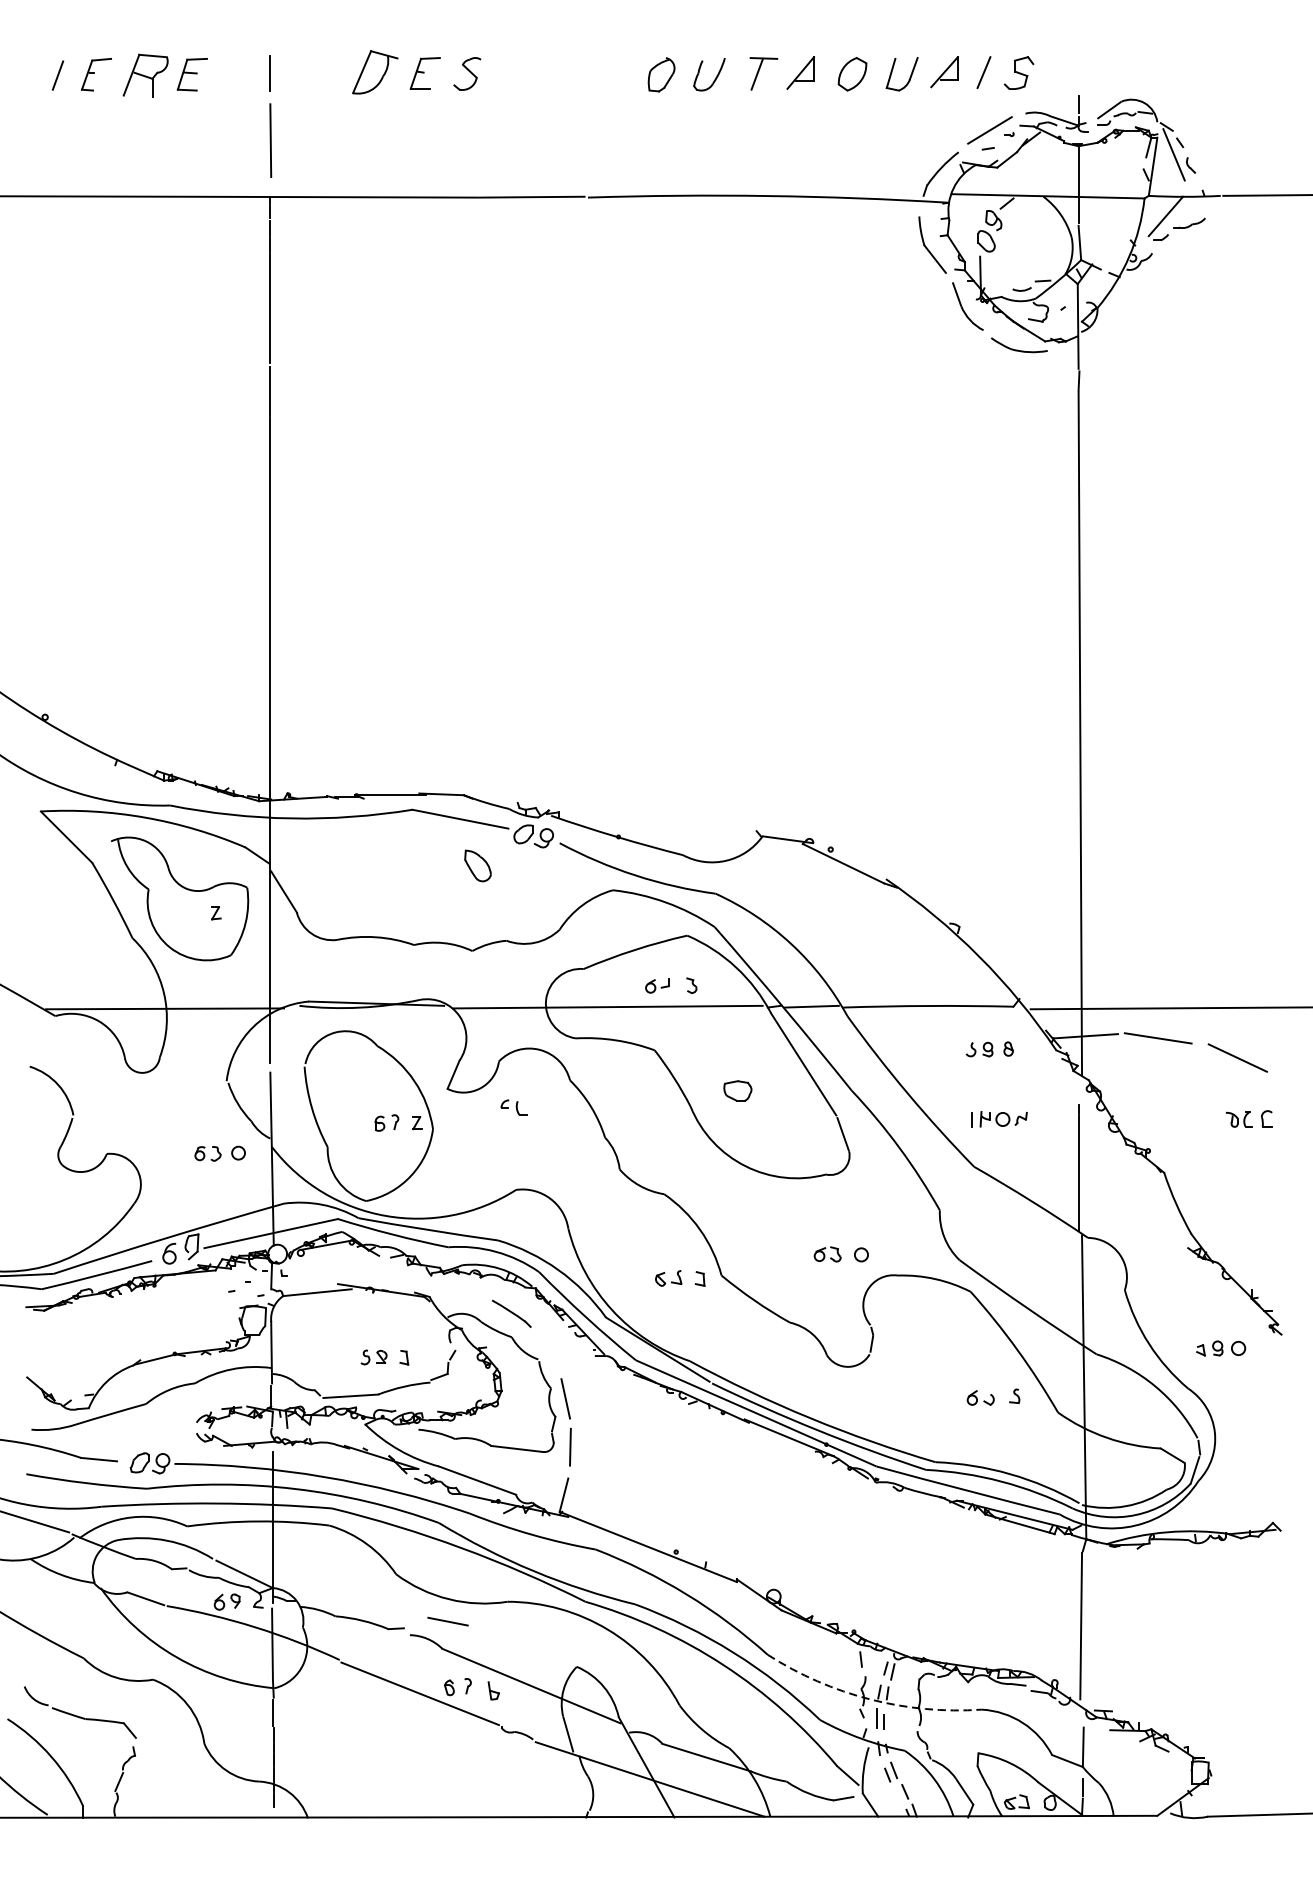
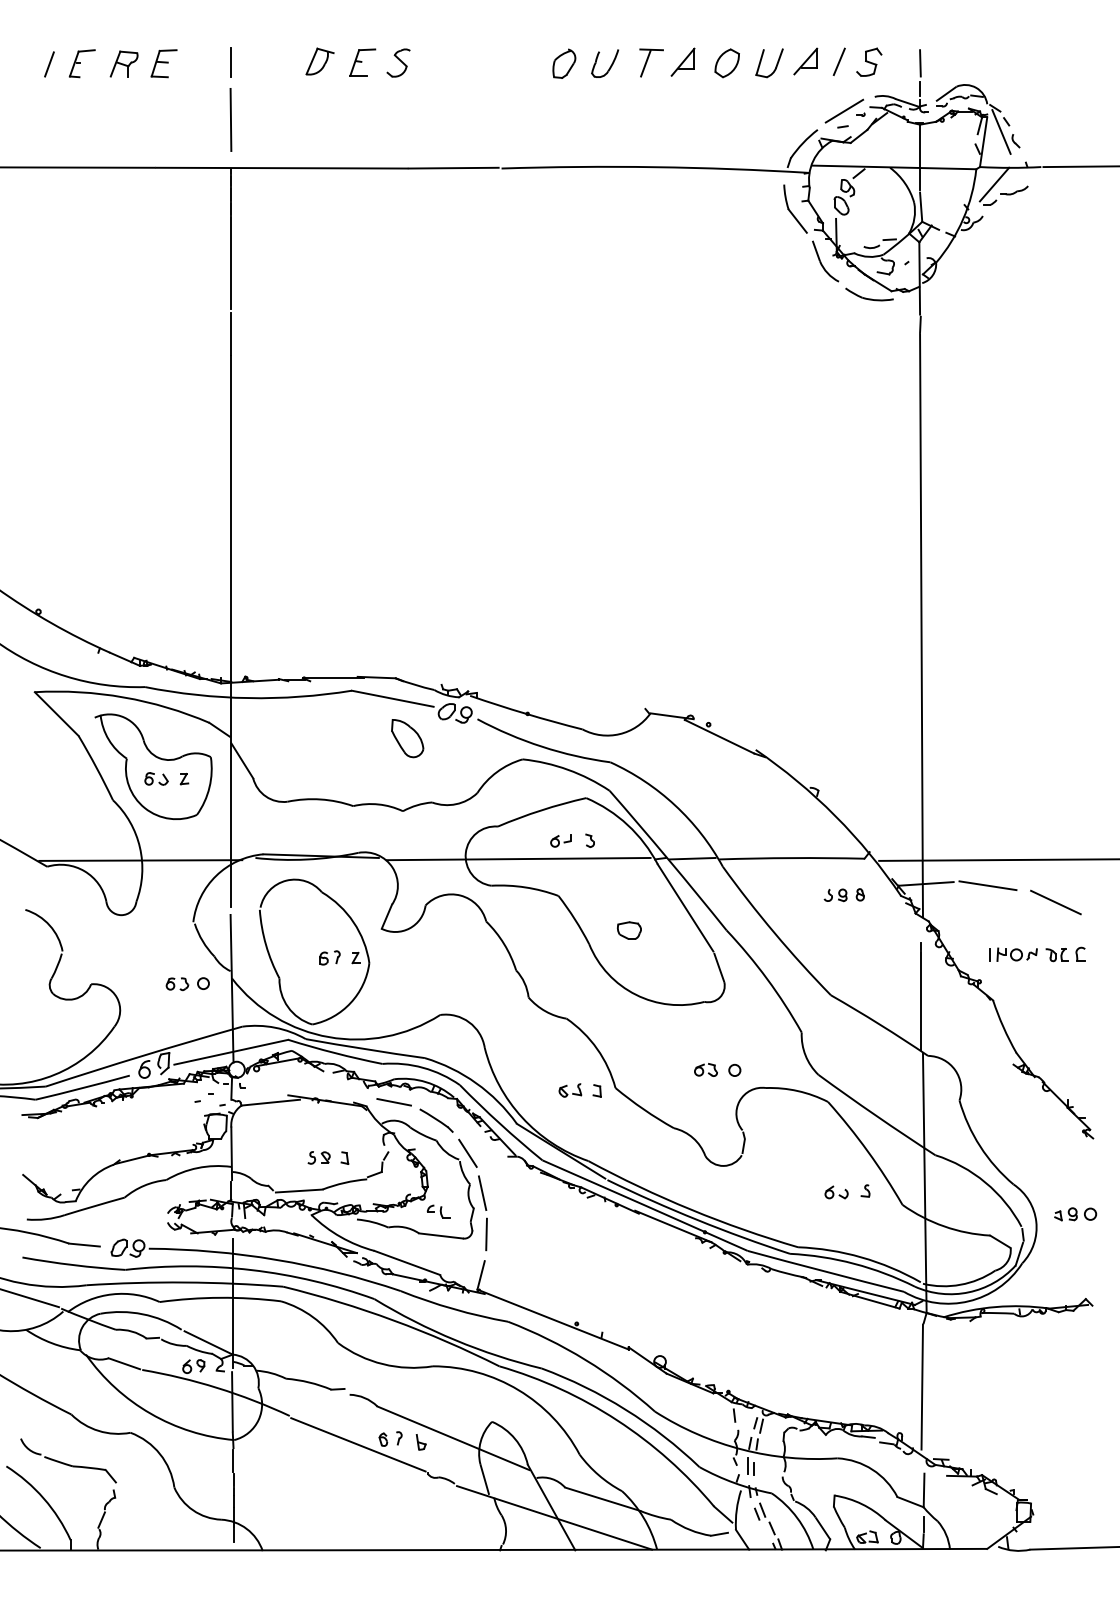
part: (374, 72) -> (319, 61), size x0.71
part: (144, 74) -> (123, 63), size x0.71
line: (1079, 74) -> (920, 63), added
part: (477, 865) -> (407, 738), size x1.43
part: (183, 912) -> (156, 778), added
part: (514, 1107) -> (438, 1211), moved
part: (999, 1119) -> (1013, 954), moved
part: (1220, 1348) -> (1075, 1214), moved
line: (548, 1351) -> (467, 1152), added
line: (447, 1621) -> (393, 1102), moved
arc: (870, 1699) -> (742, 1449), dashed -> solid

